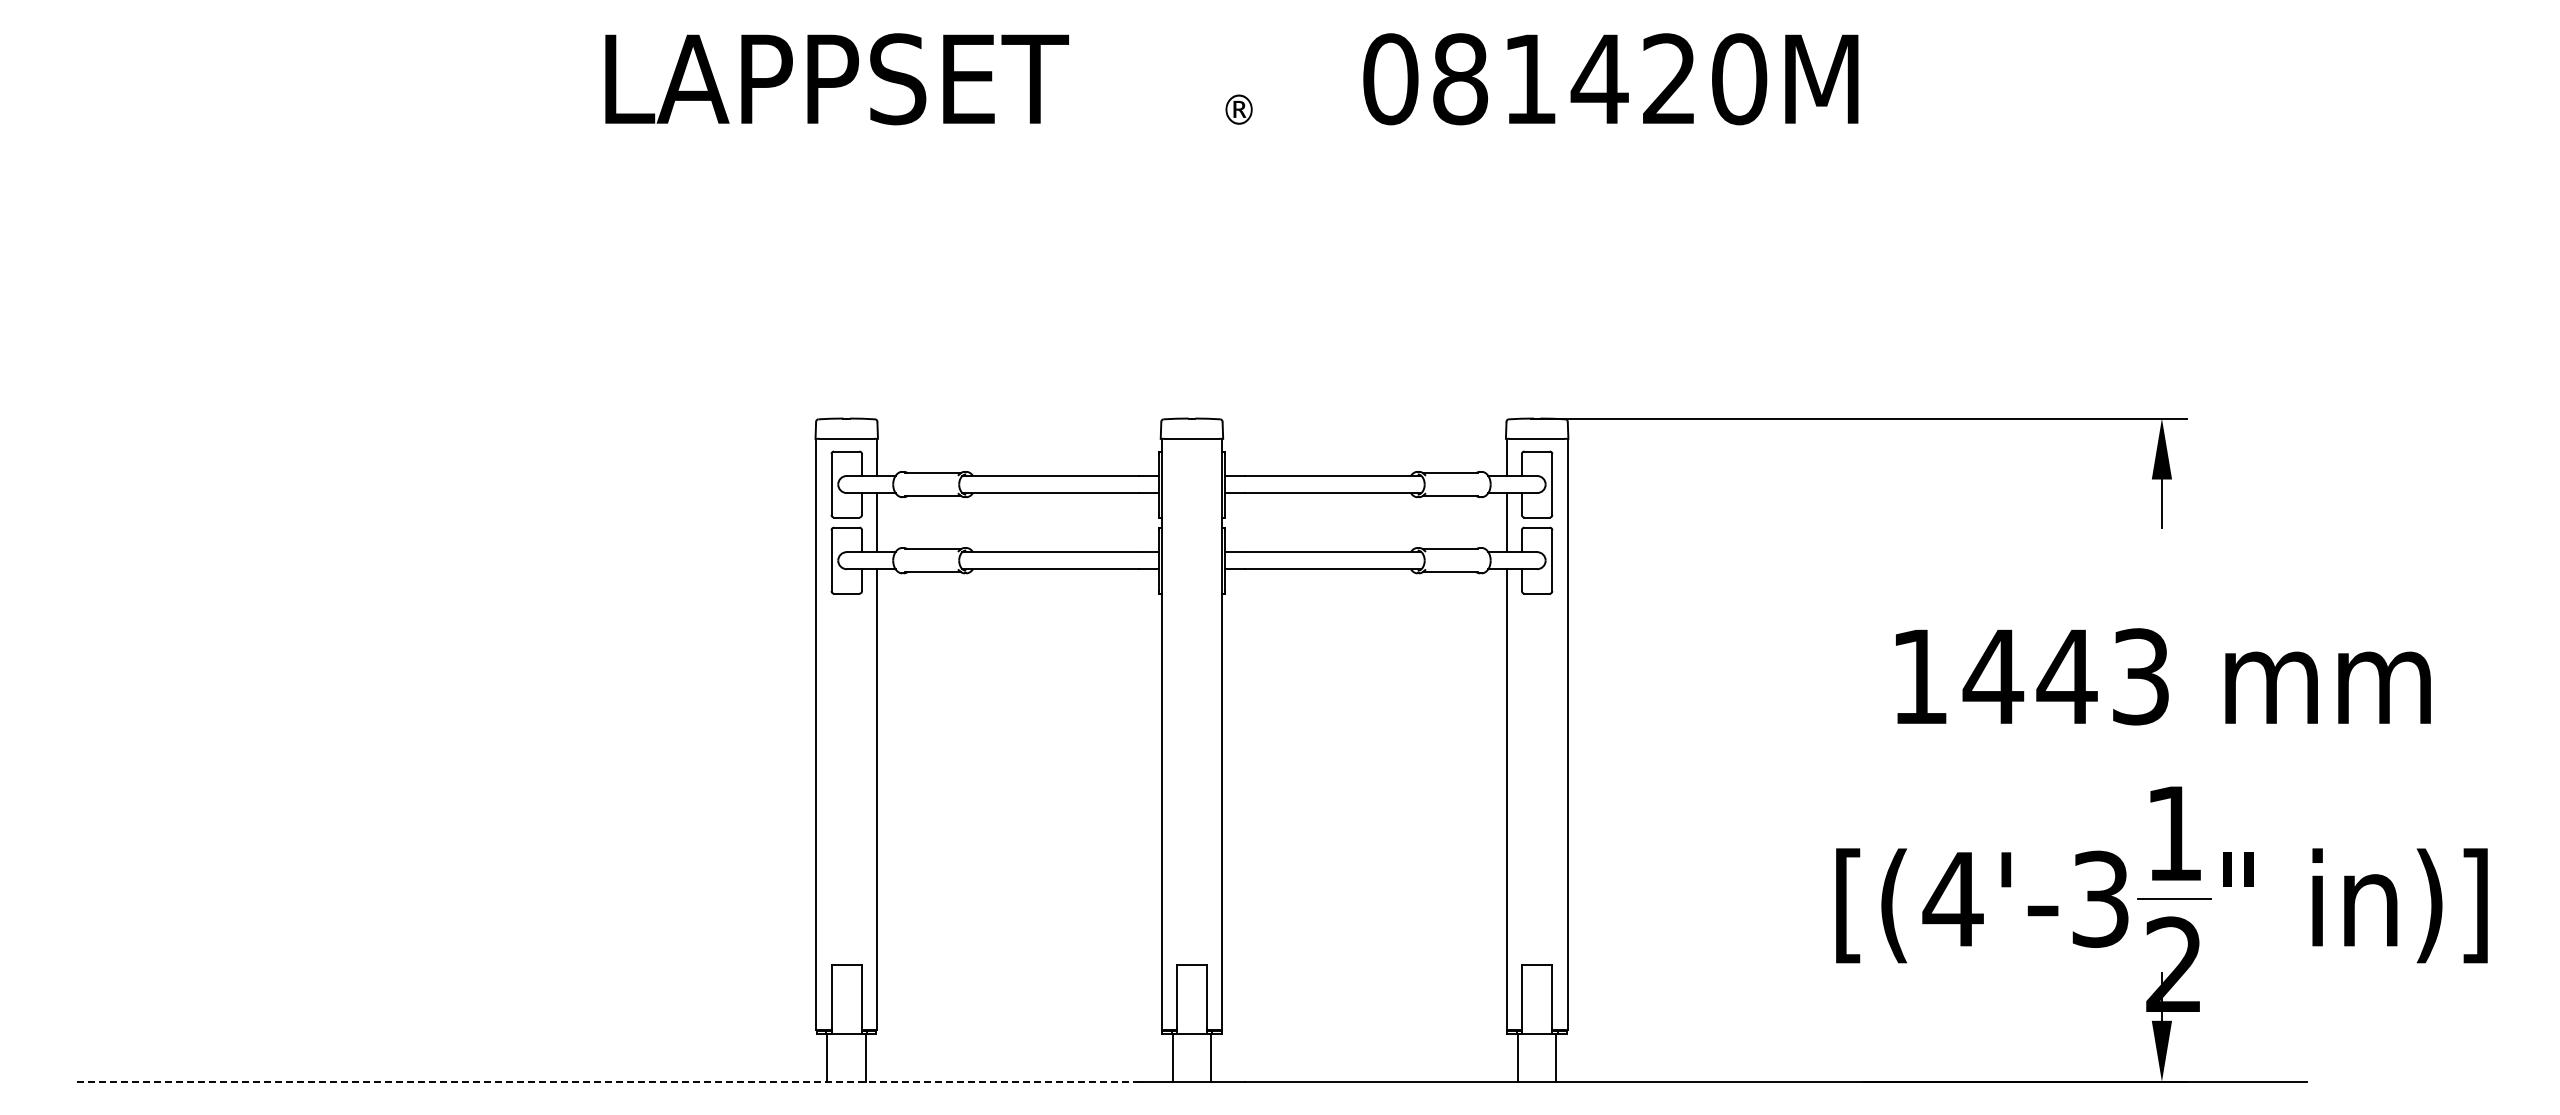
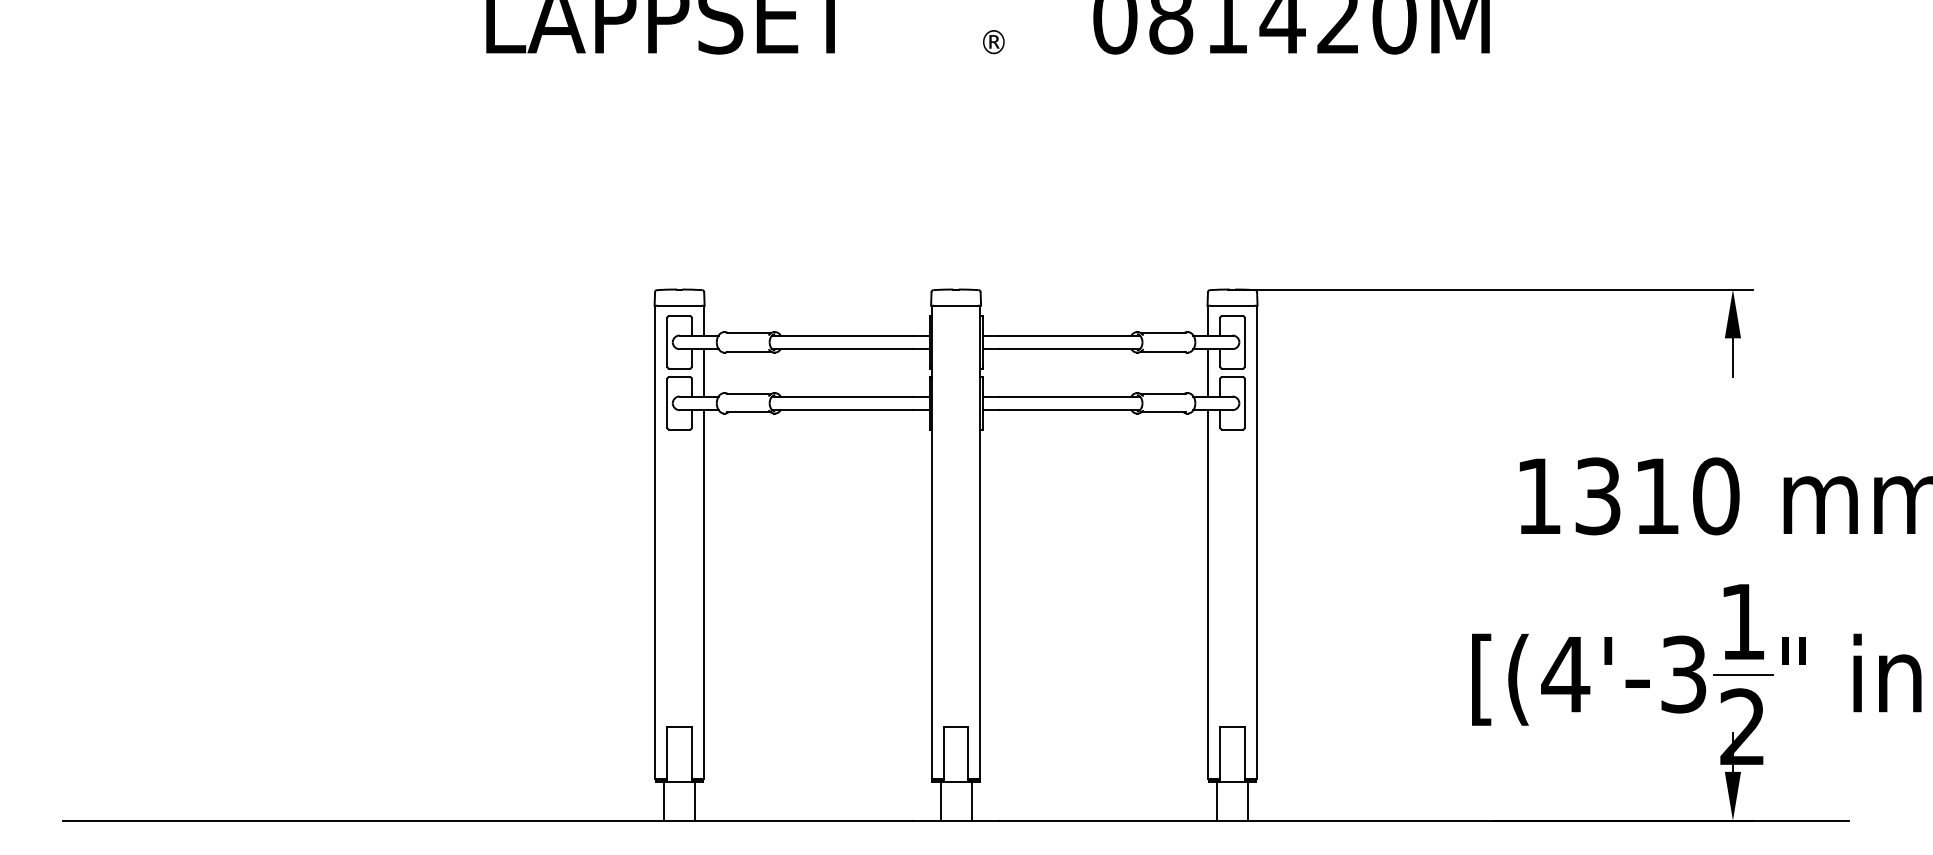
text: (2066, 676) -> (1656, 496), 1443 -> 1310
line: (607, 1081) -> (487, 820), dashed -> solid

